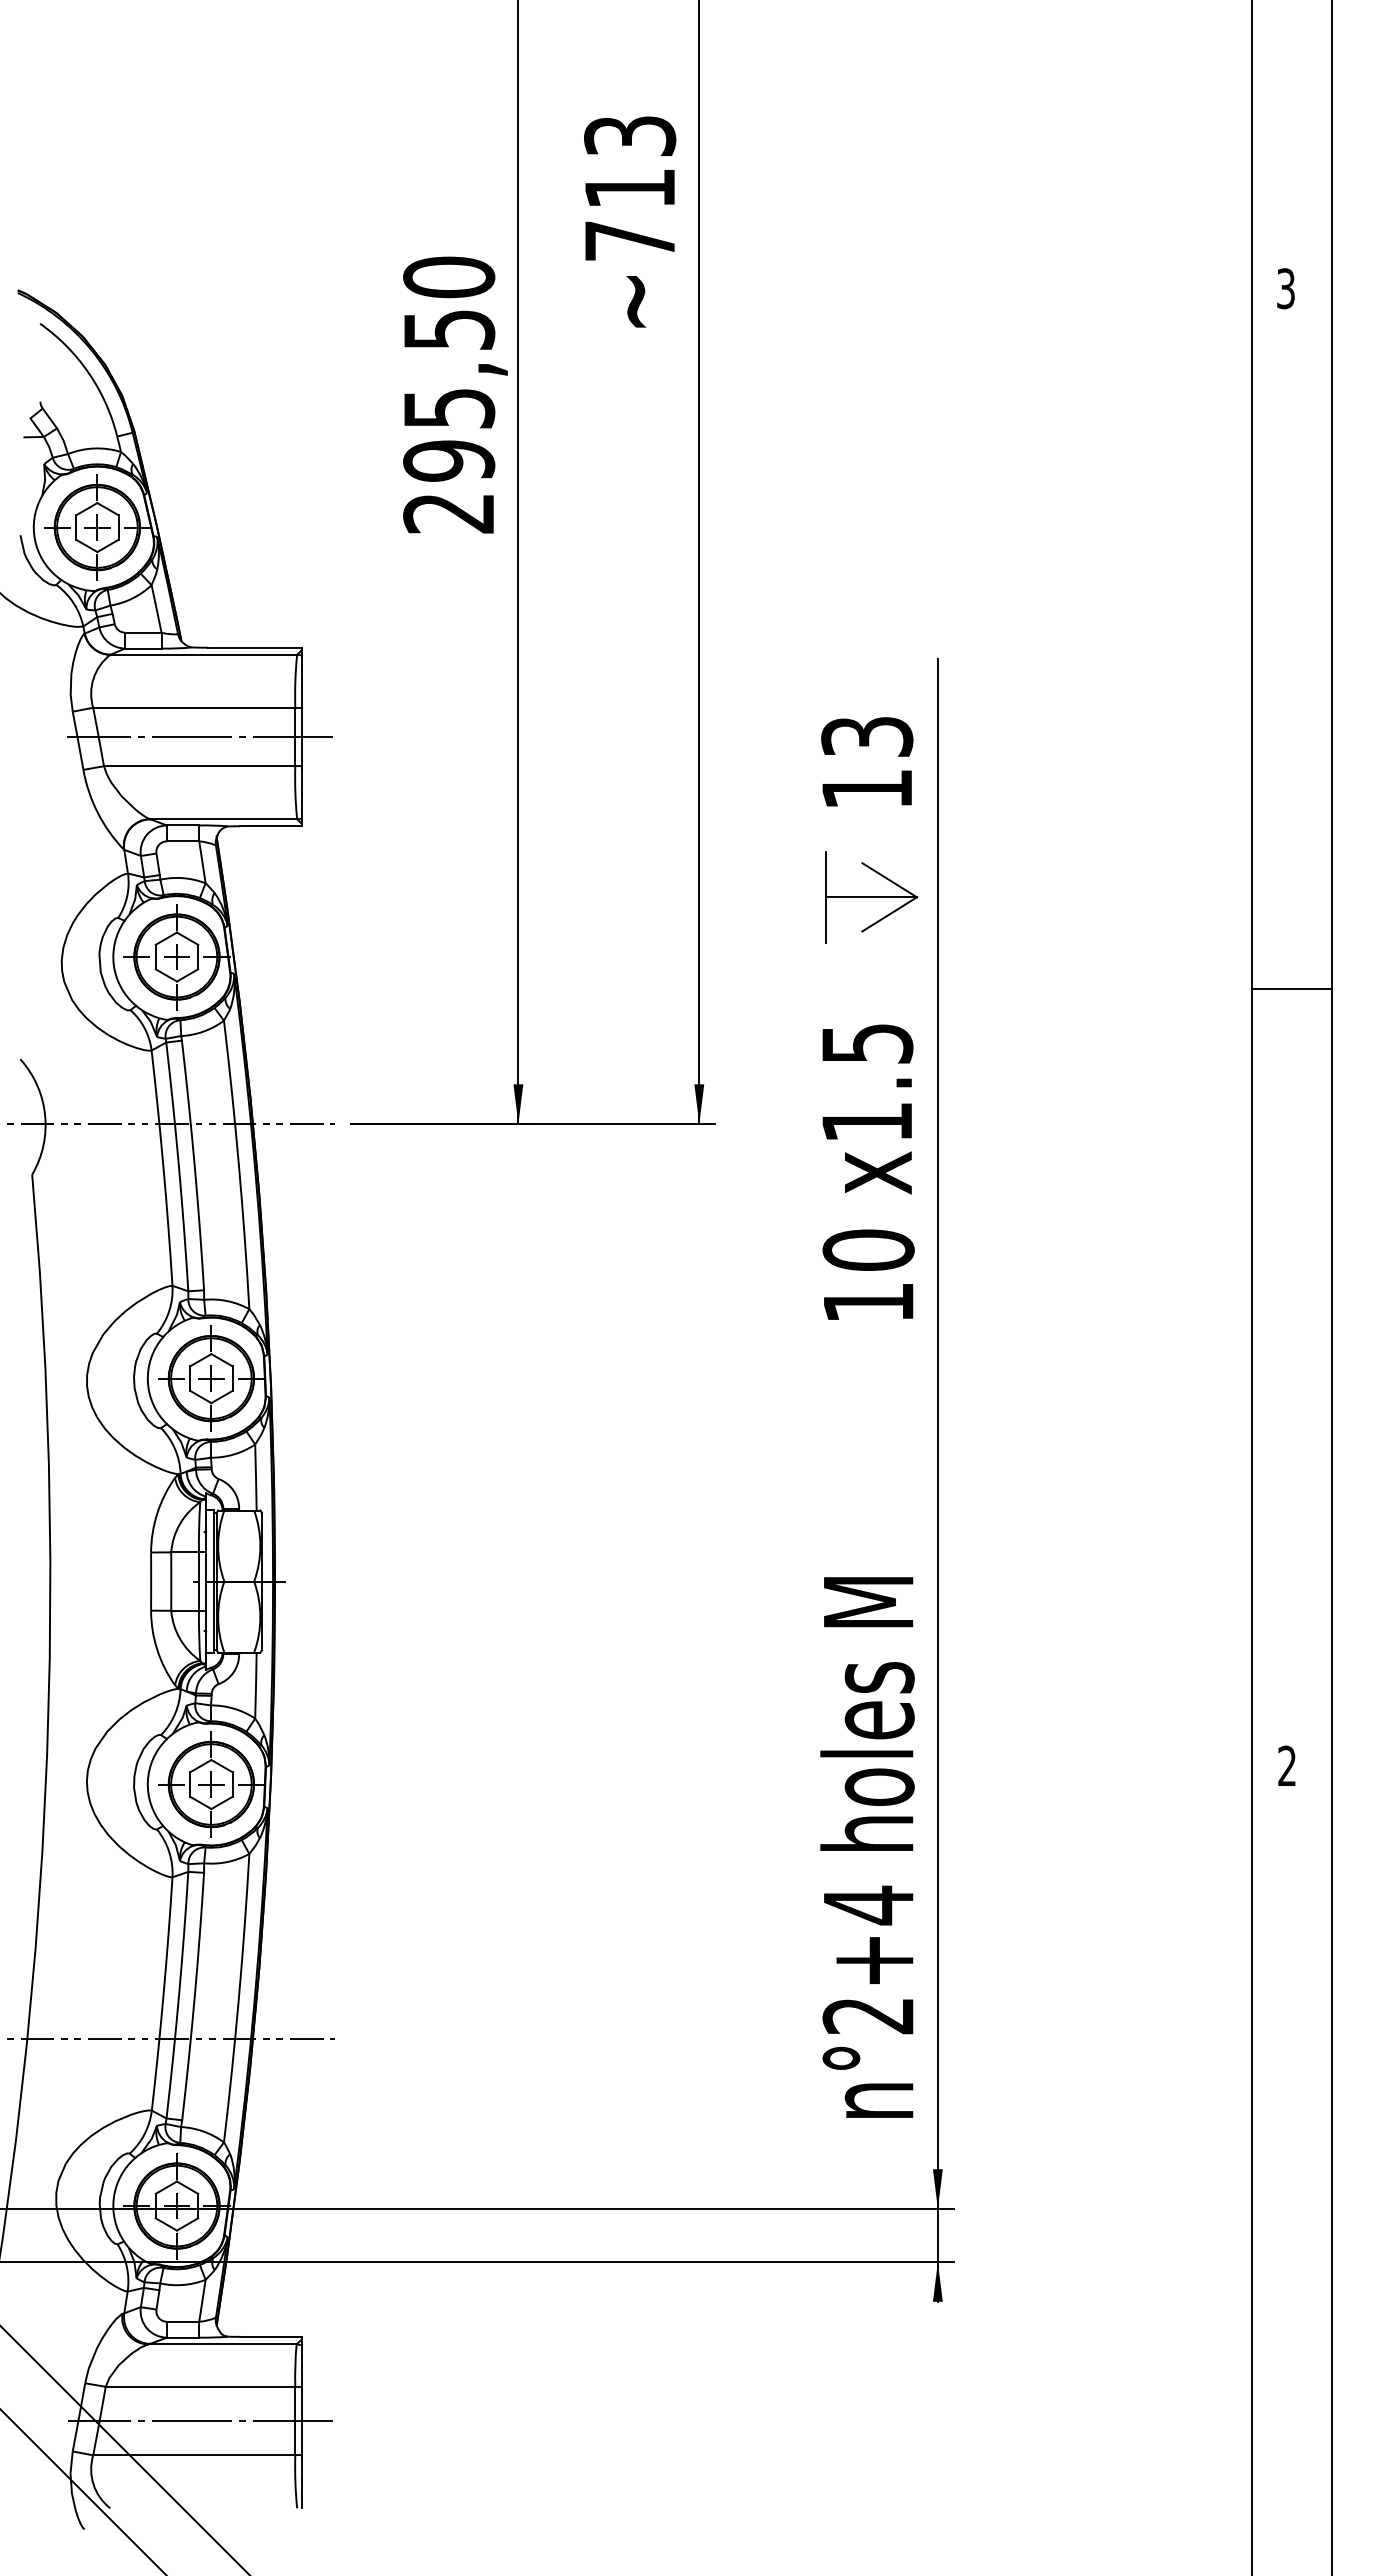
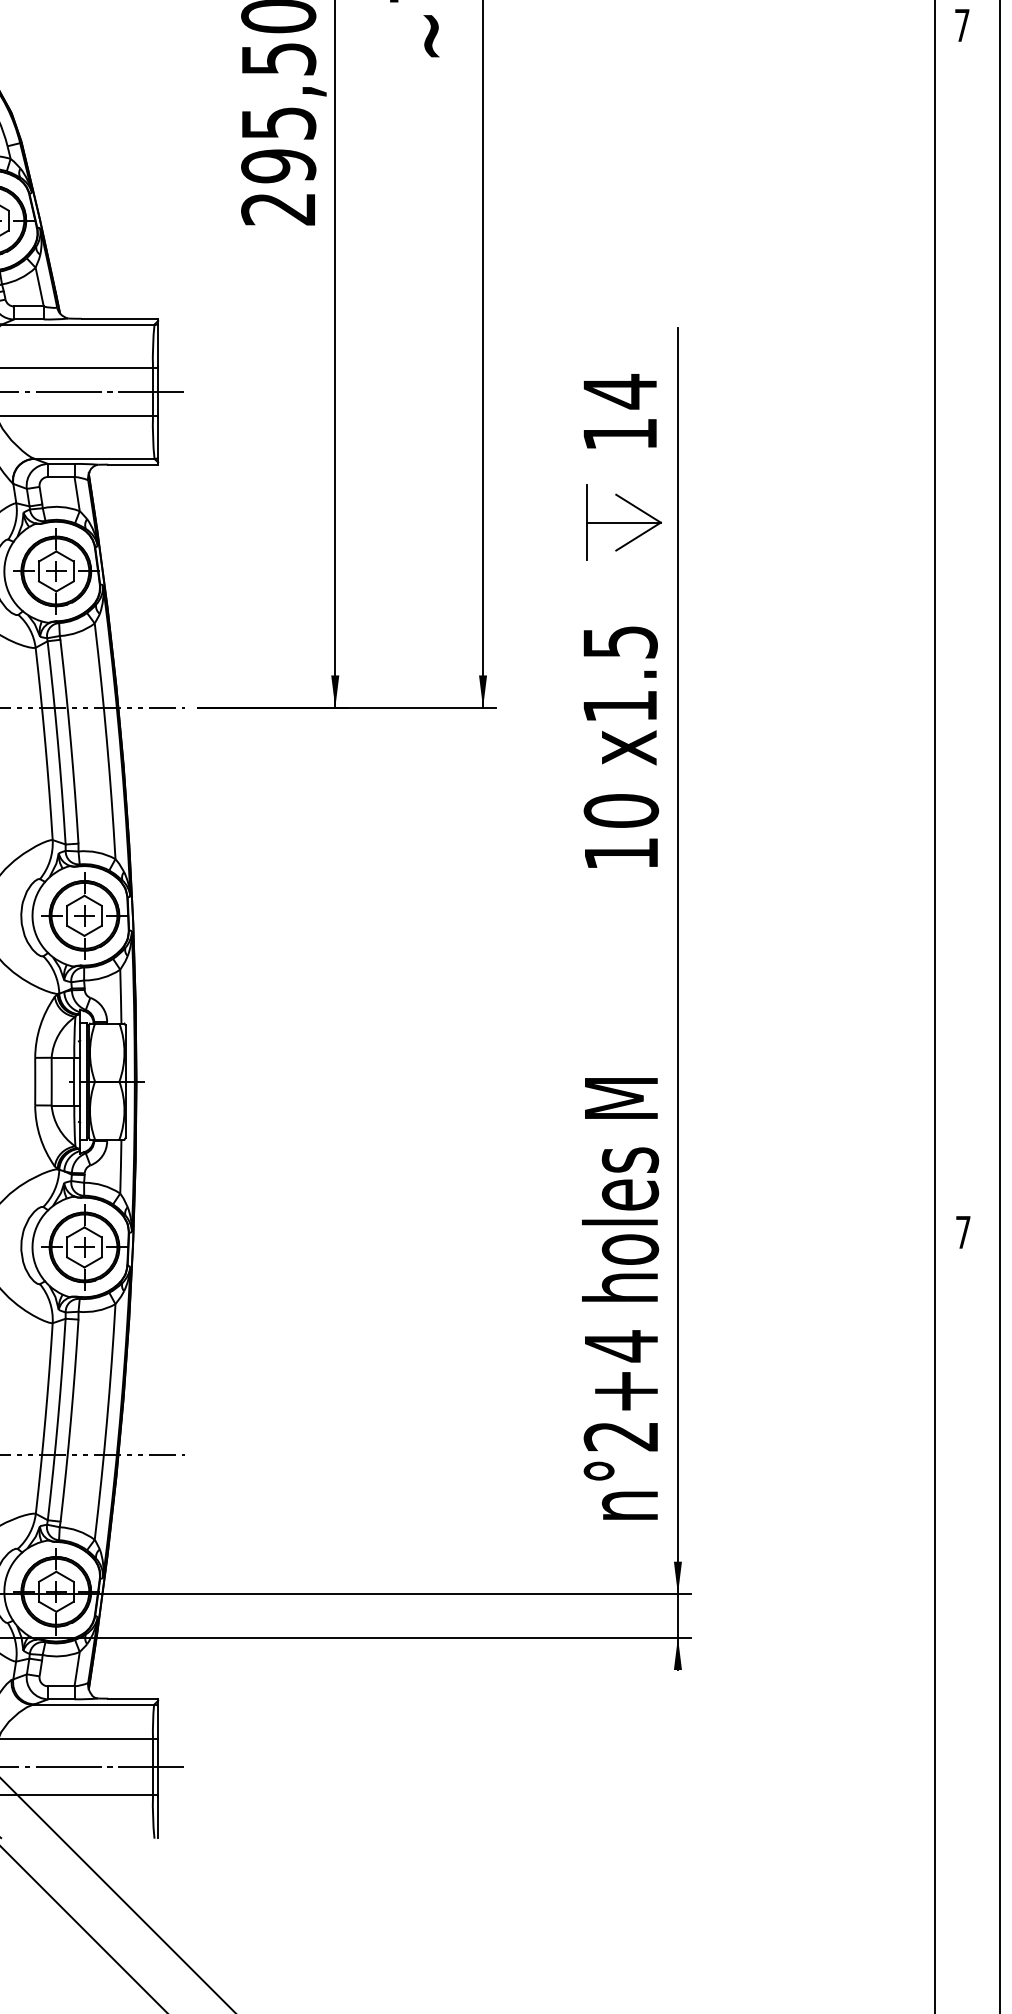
text: (1285, 288) -> (961, 25), 3 -> 7
text: (867, 736) -> (620, 391), 13 -> 14
line: (1291, 989) -> (966, 597), removed
text: (1286, 1765) -> (962, 1231), 2 -> 7

